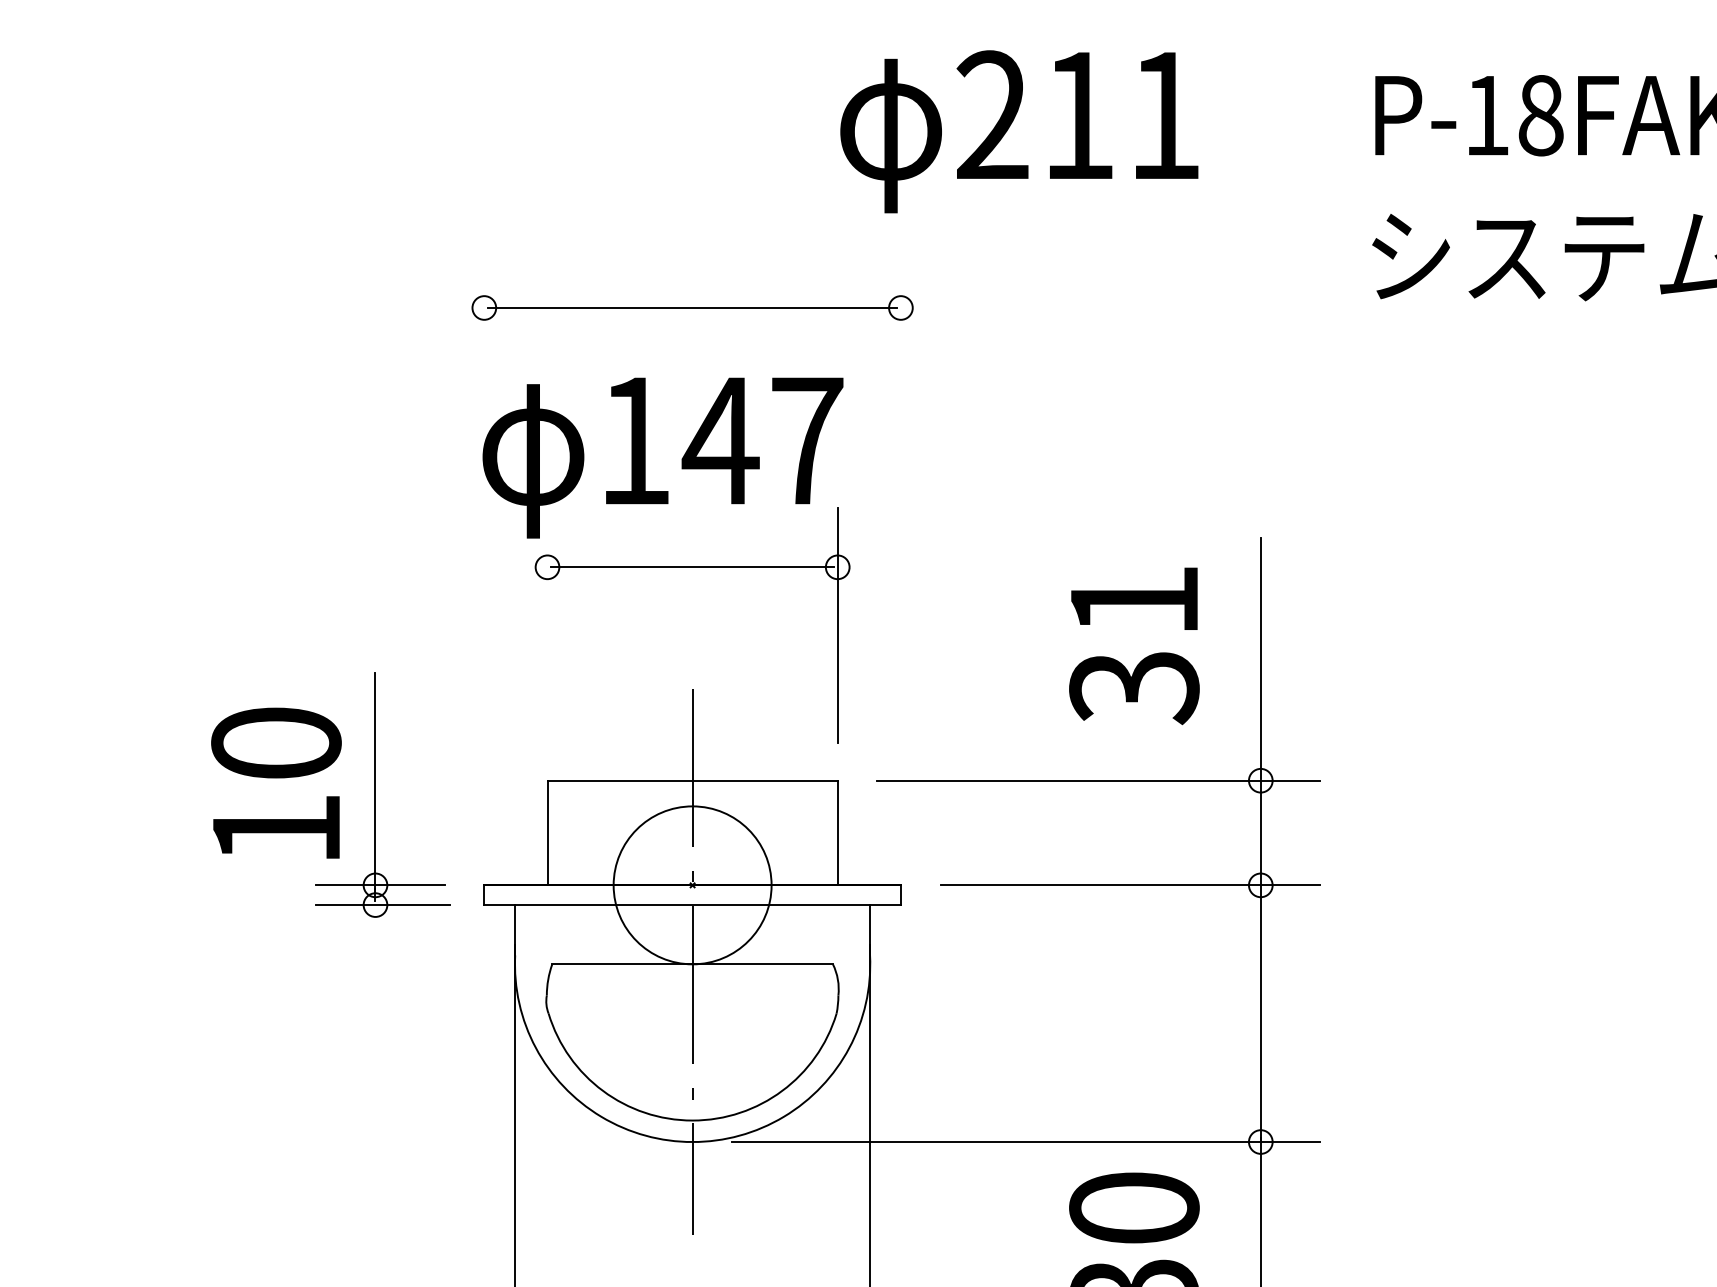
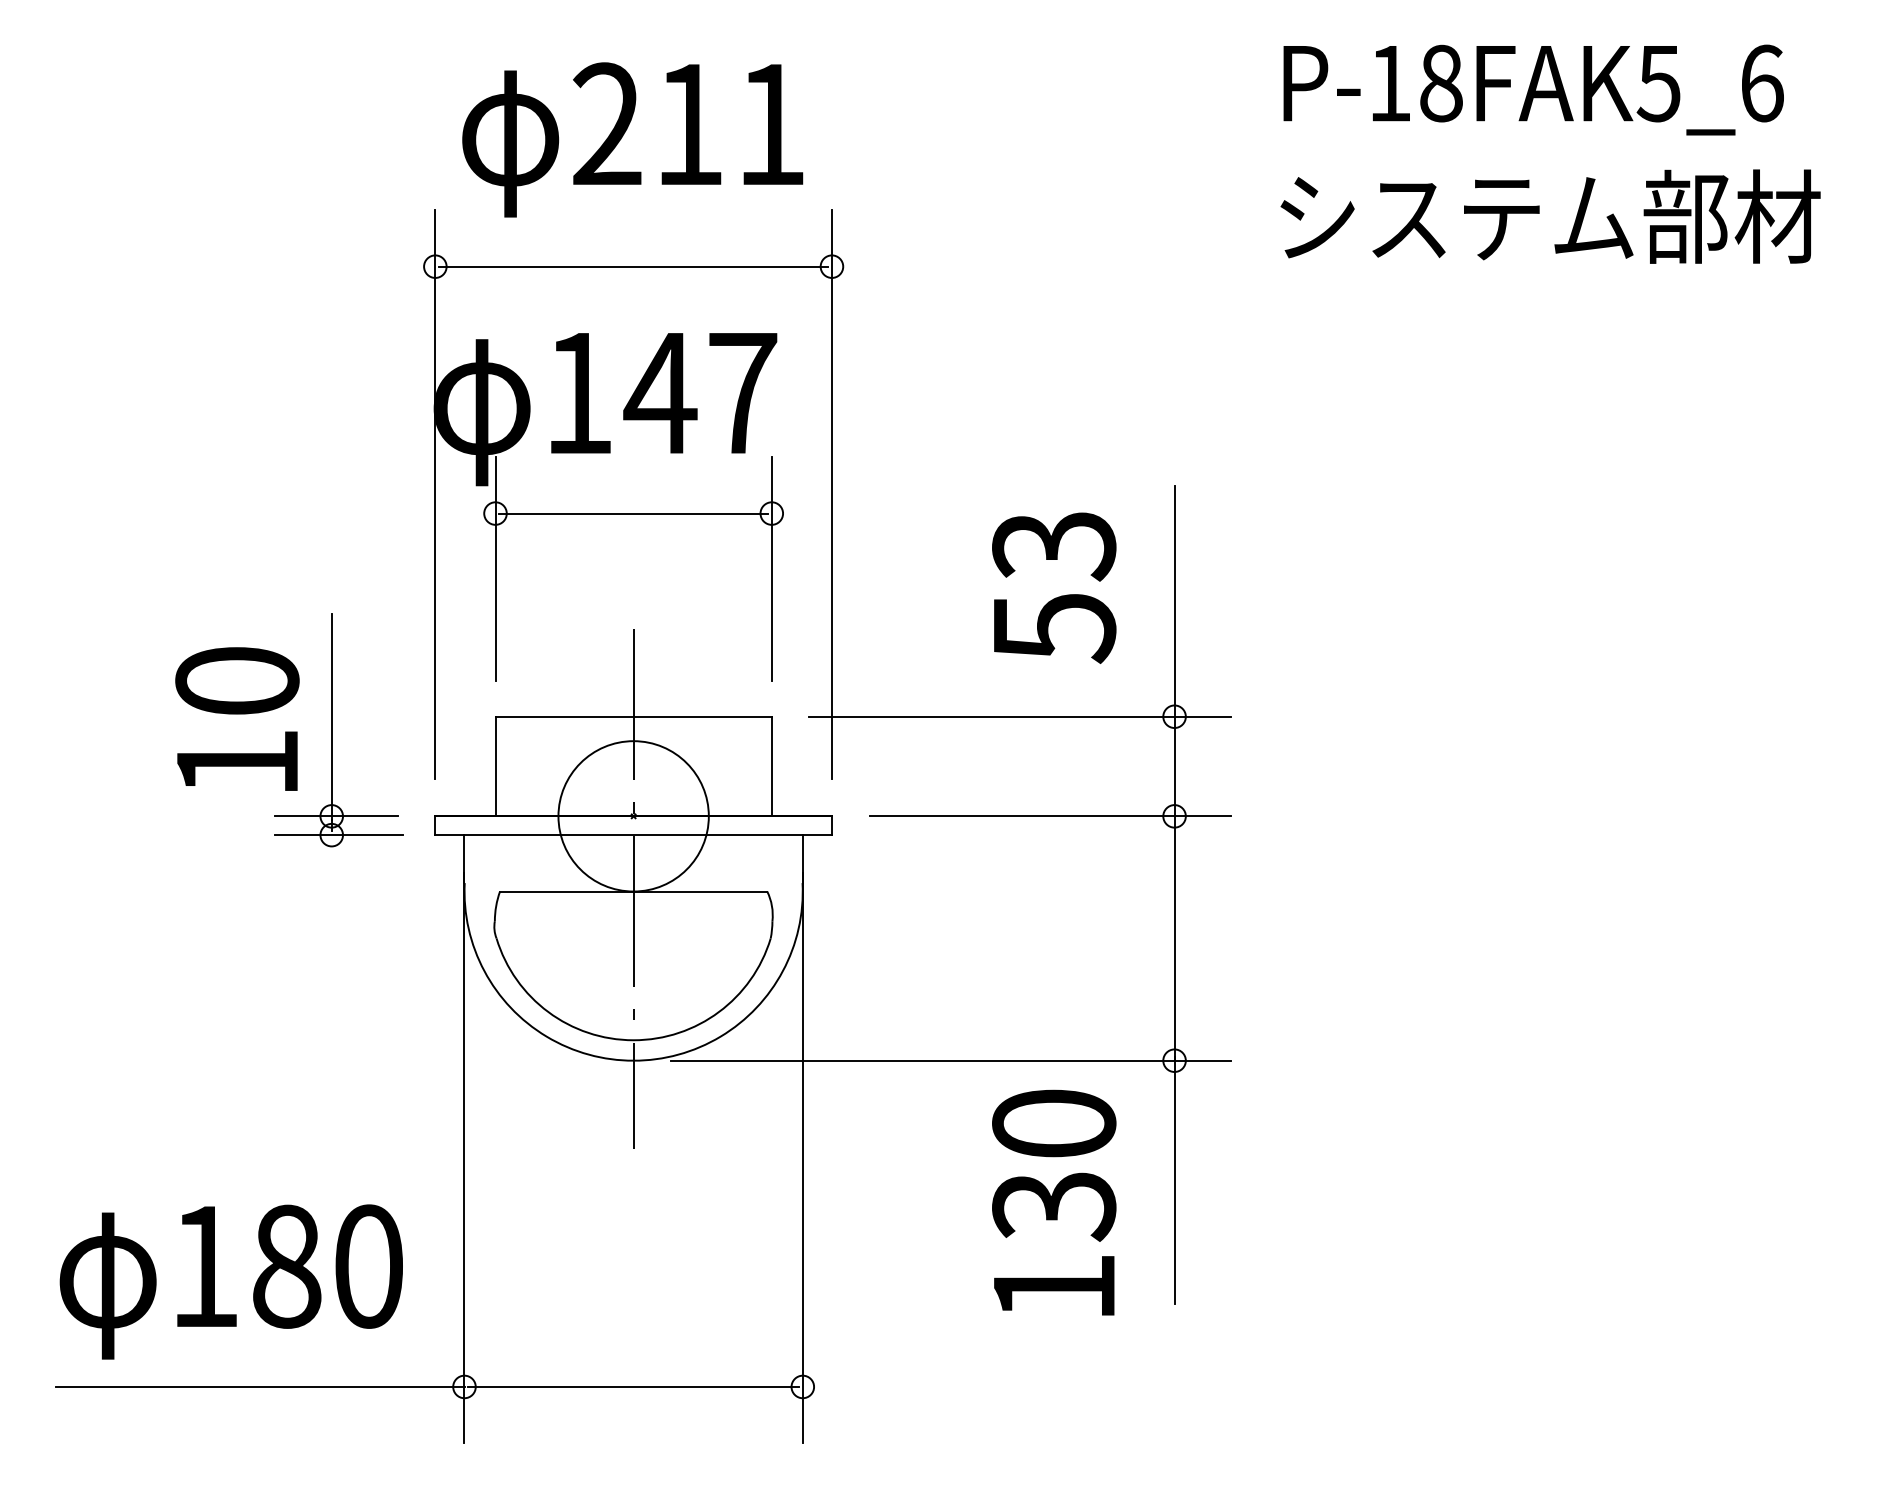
text: (1019, 131) -> (632, 139), moved
line: (484, 547) -> (435, 494), added
line: (900, 547) -> (831, 494), added
line: (547, 626) -> (495, 569), added
text: (1134, 646) -> (1054, 588), 31 -> 53

